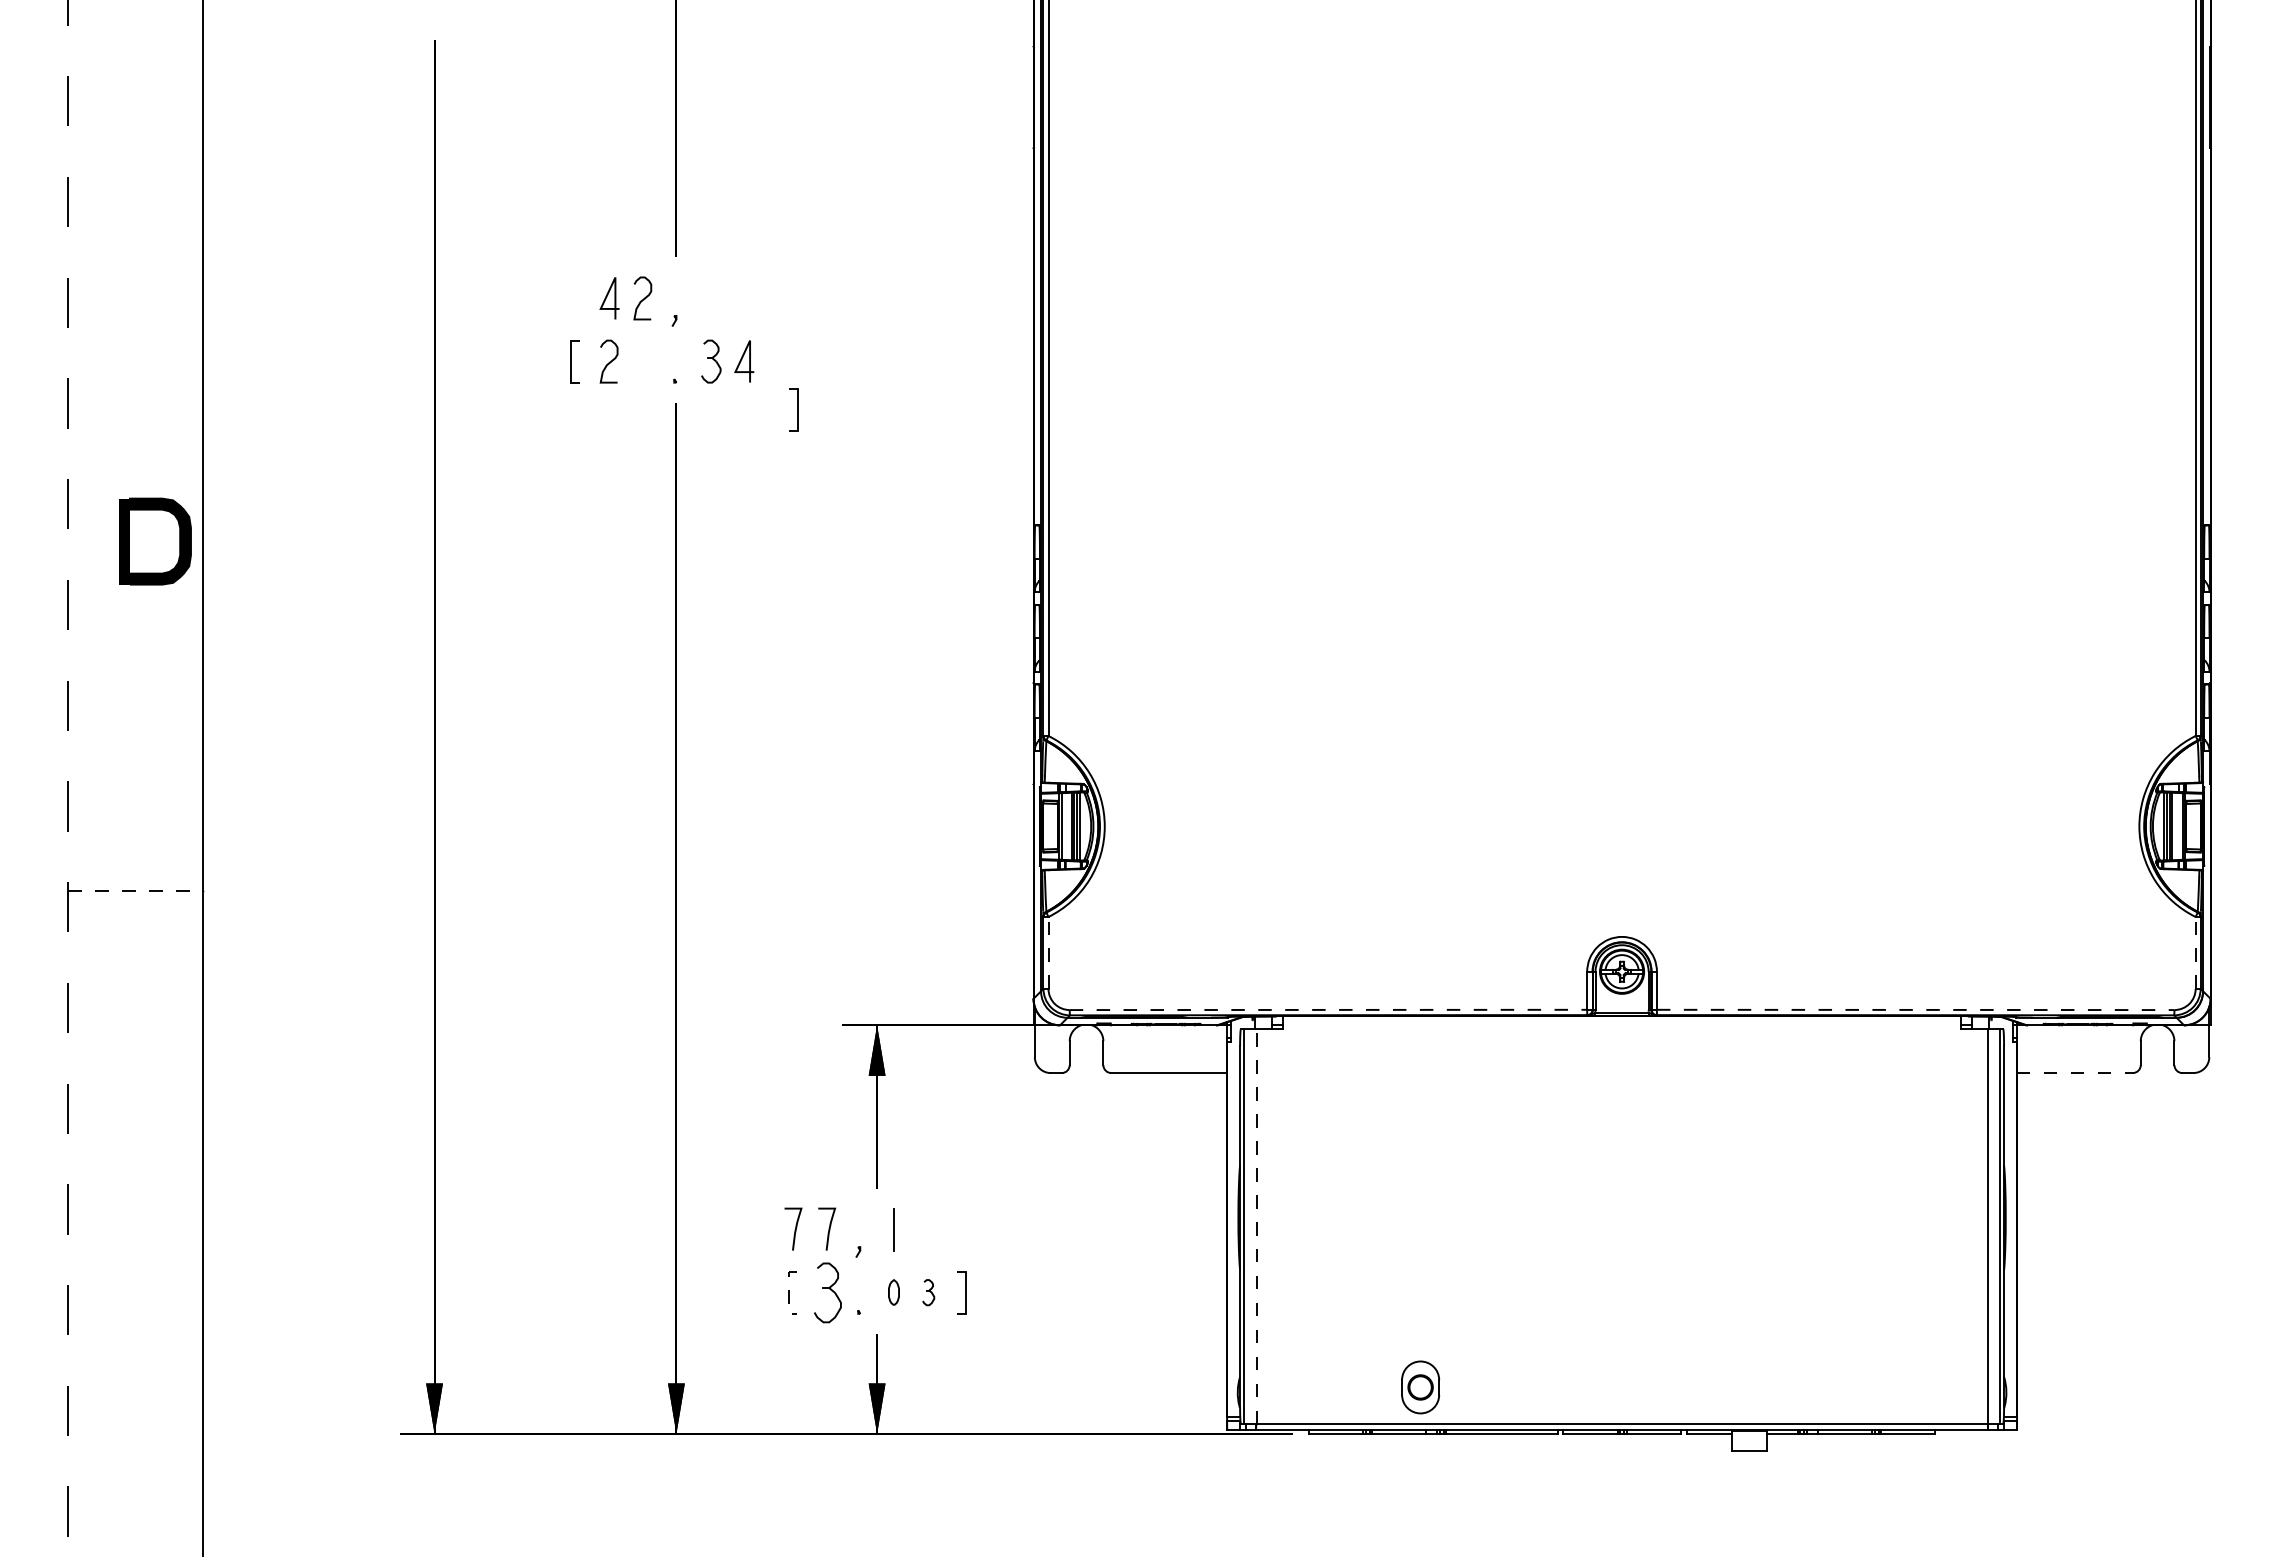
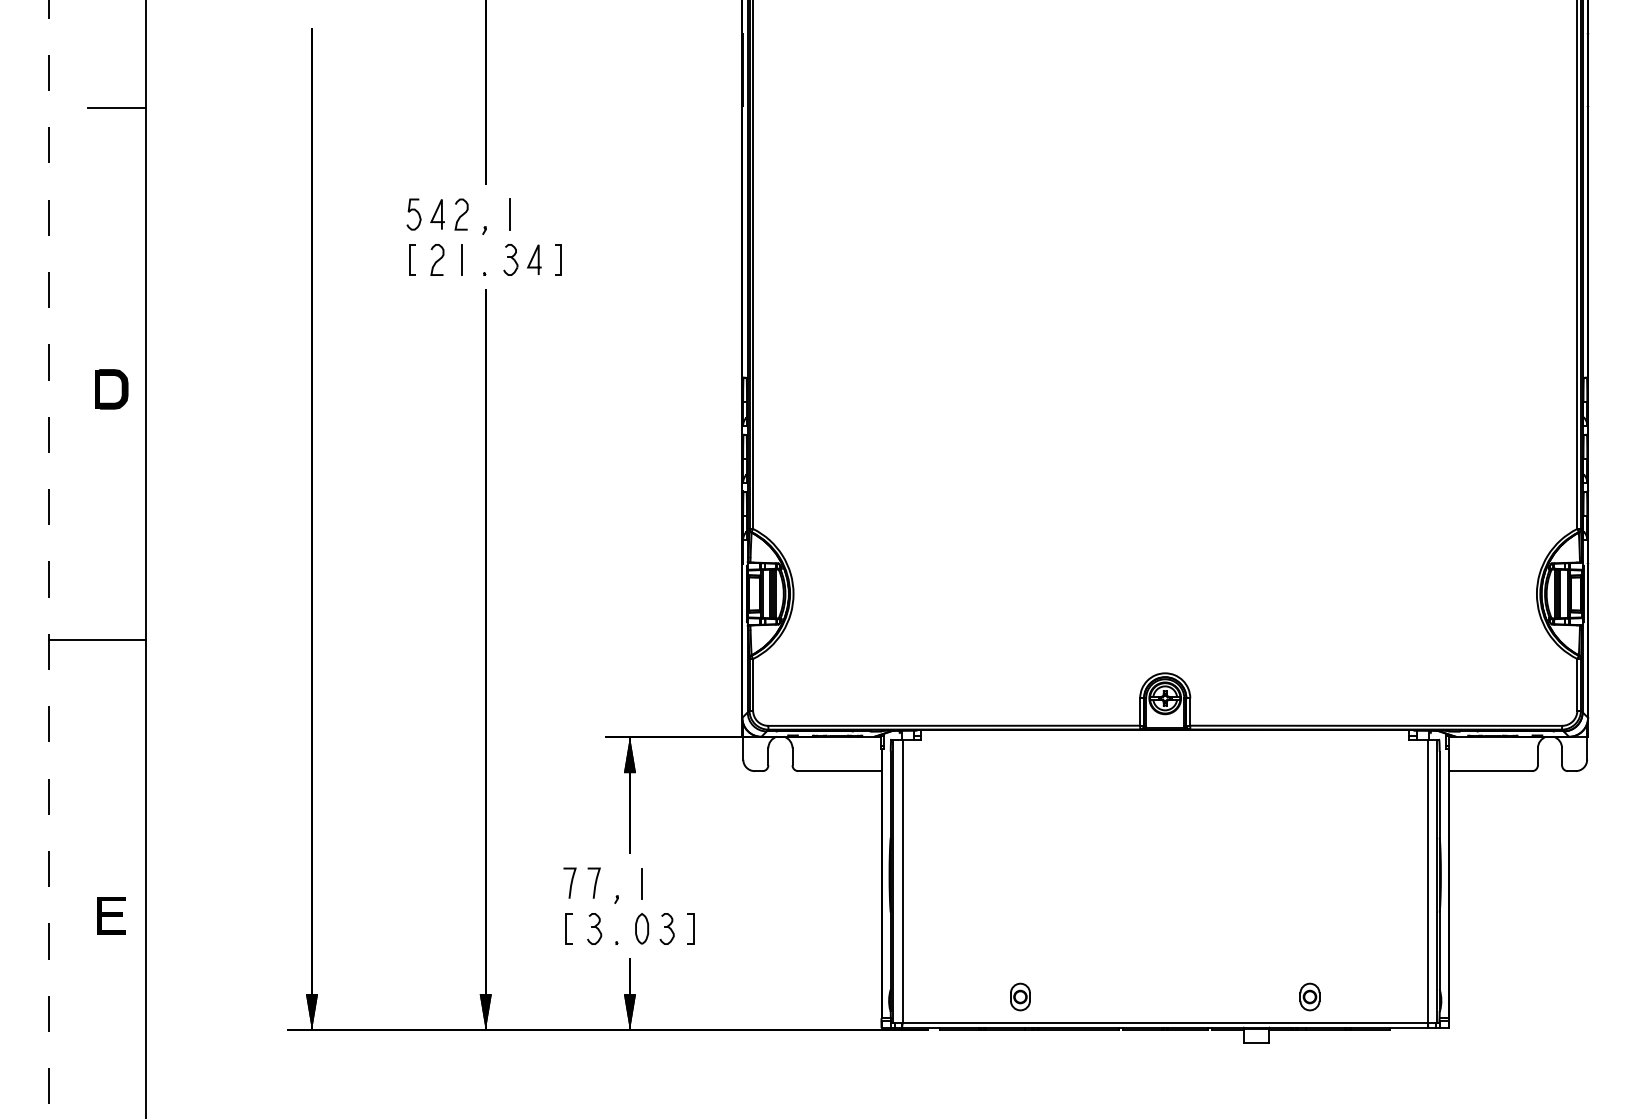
line: (162, 150) -> (116, 108), added
curve: (579, 294) -> (416, 211), added
line: (710, 298) -> (510, 214), added
line: (642, 361) -> (461, 259), added
line: (797, 409) -> (561, 259), moved
part: (155, 541) -> (111, 389), size x0.62
line: (136, 890) -> (97, 639), dashed -> solid
line: (1048, 952) -> (753, 684), dashed -> solid
line: (2195, 952) -> (1577, 684), dashed -> solid
line: (1328, 1009) -> (954, 725), dashed -> solid
line: (1915, 1009) -> (1376, 725), dashed -> solid
line: (2074, 1073) -> (1490, 771), dashed -> solid
line: (1256, 1226) -> (902, 881), dashed -> solid
part: (155, 1274) -> (111, 915), added
part: (827, 1292) -> (594, 928), size x0.71
part: (893, 1292) -> (641, 928), size x1.67
part: (928, 1292) -> (666, 928), size x1.67
line: (788, 1293) -> (566, 929), dashed -> solid
part: (1420, 1387) -> (1020, 997), size x0.71
part: (1823, 1387) -> (1309, 997), added

